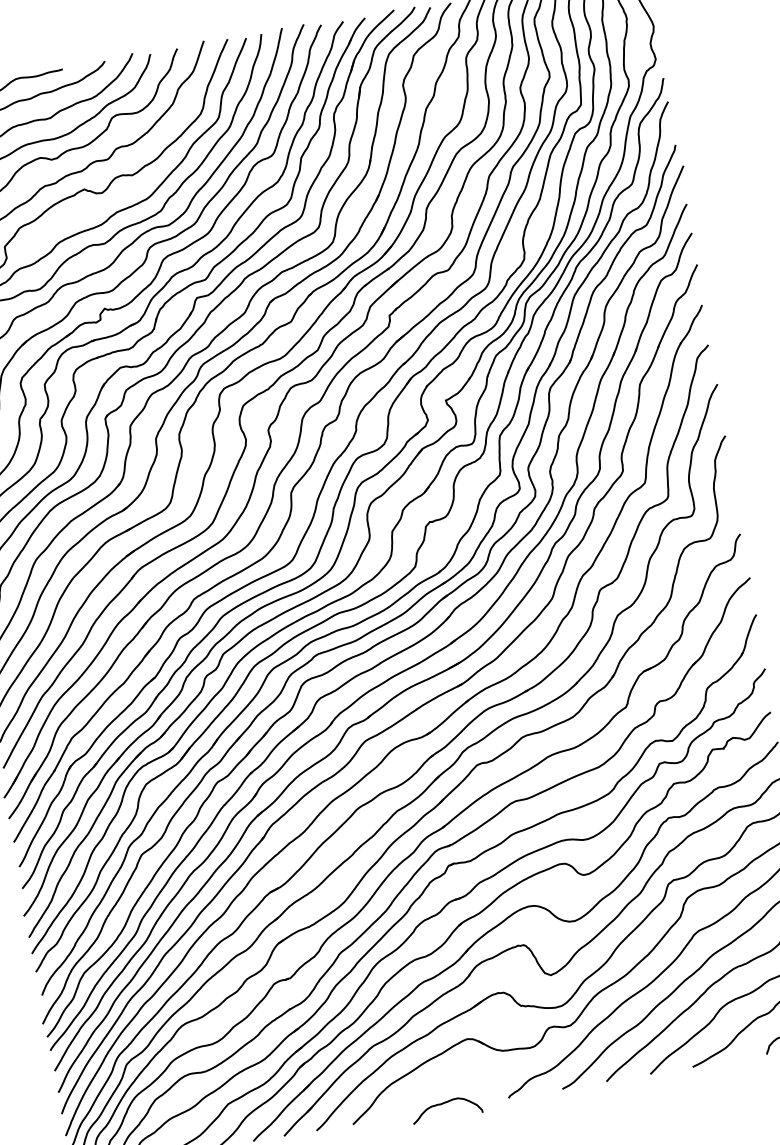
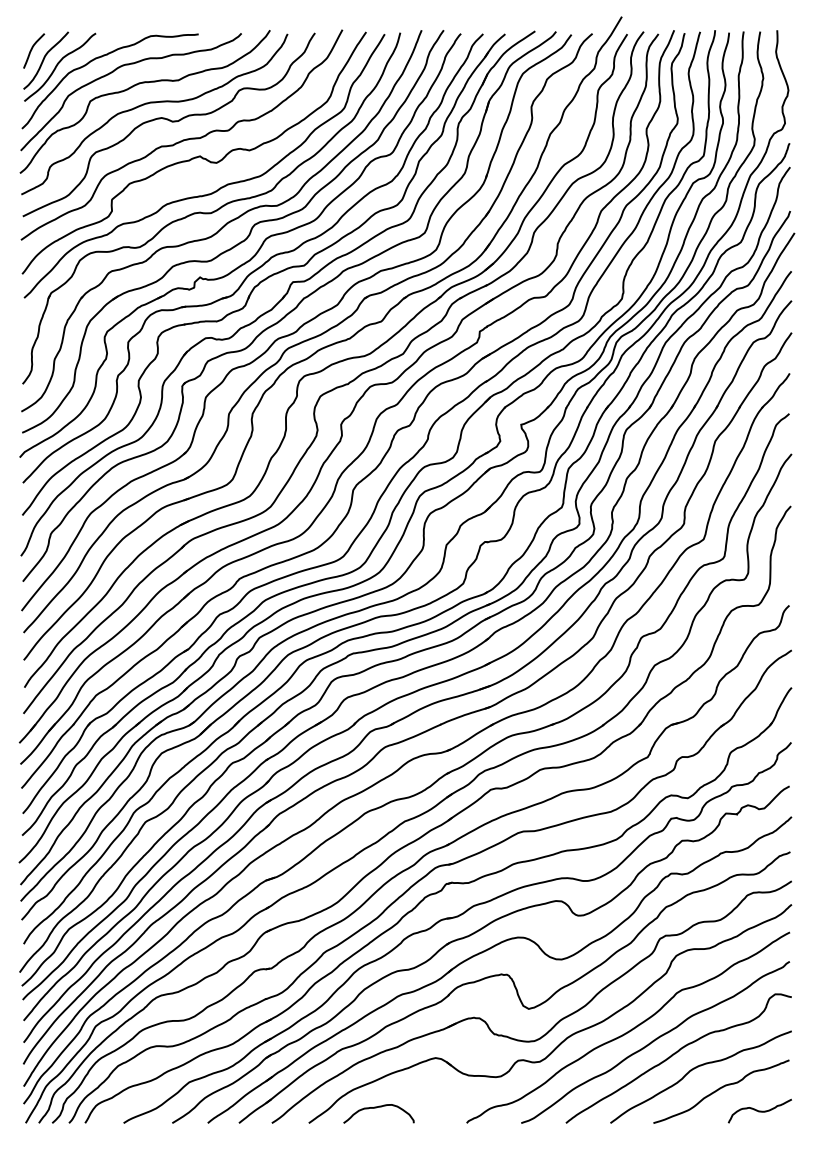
curve: (443, 1104) -> (376, 1108), moved

